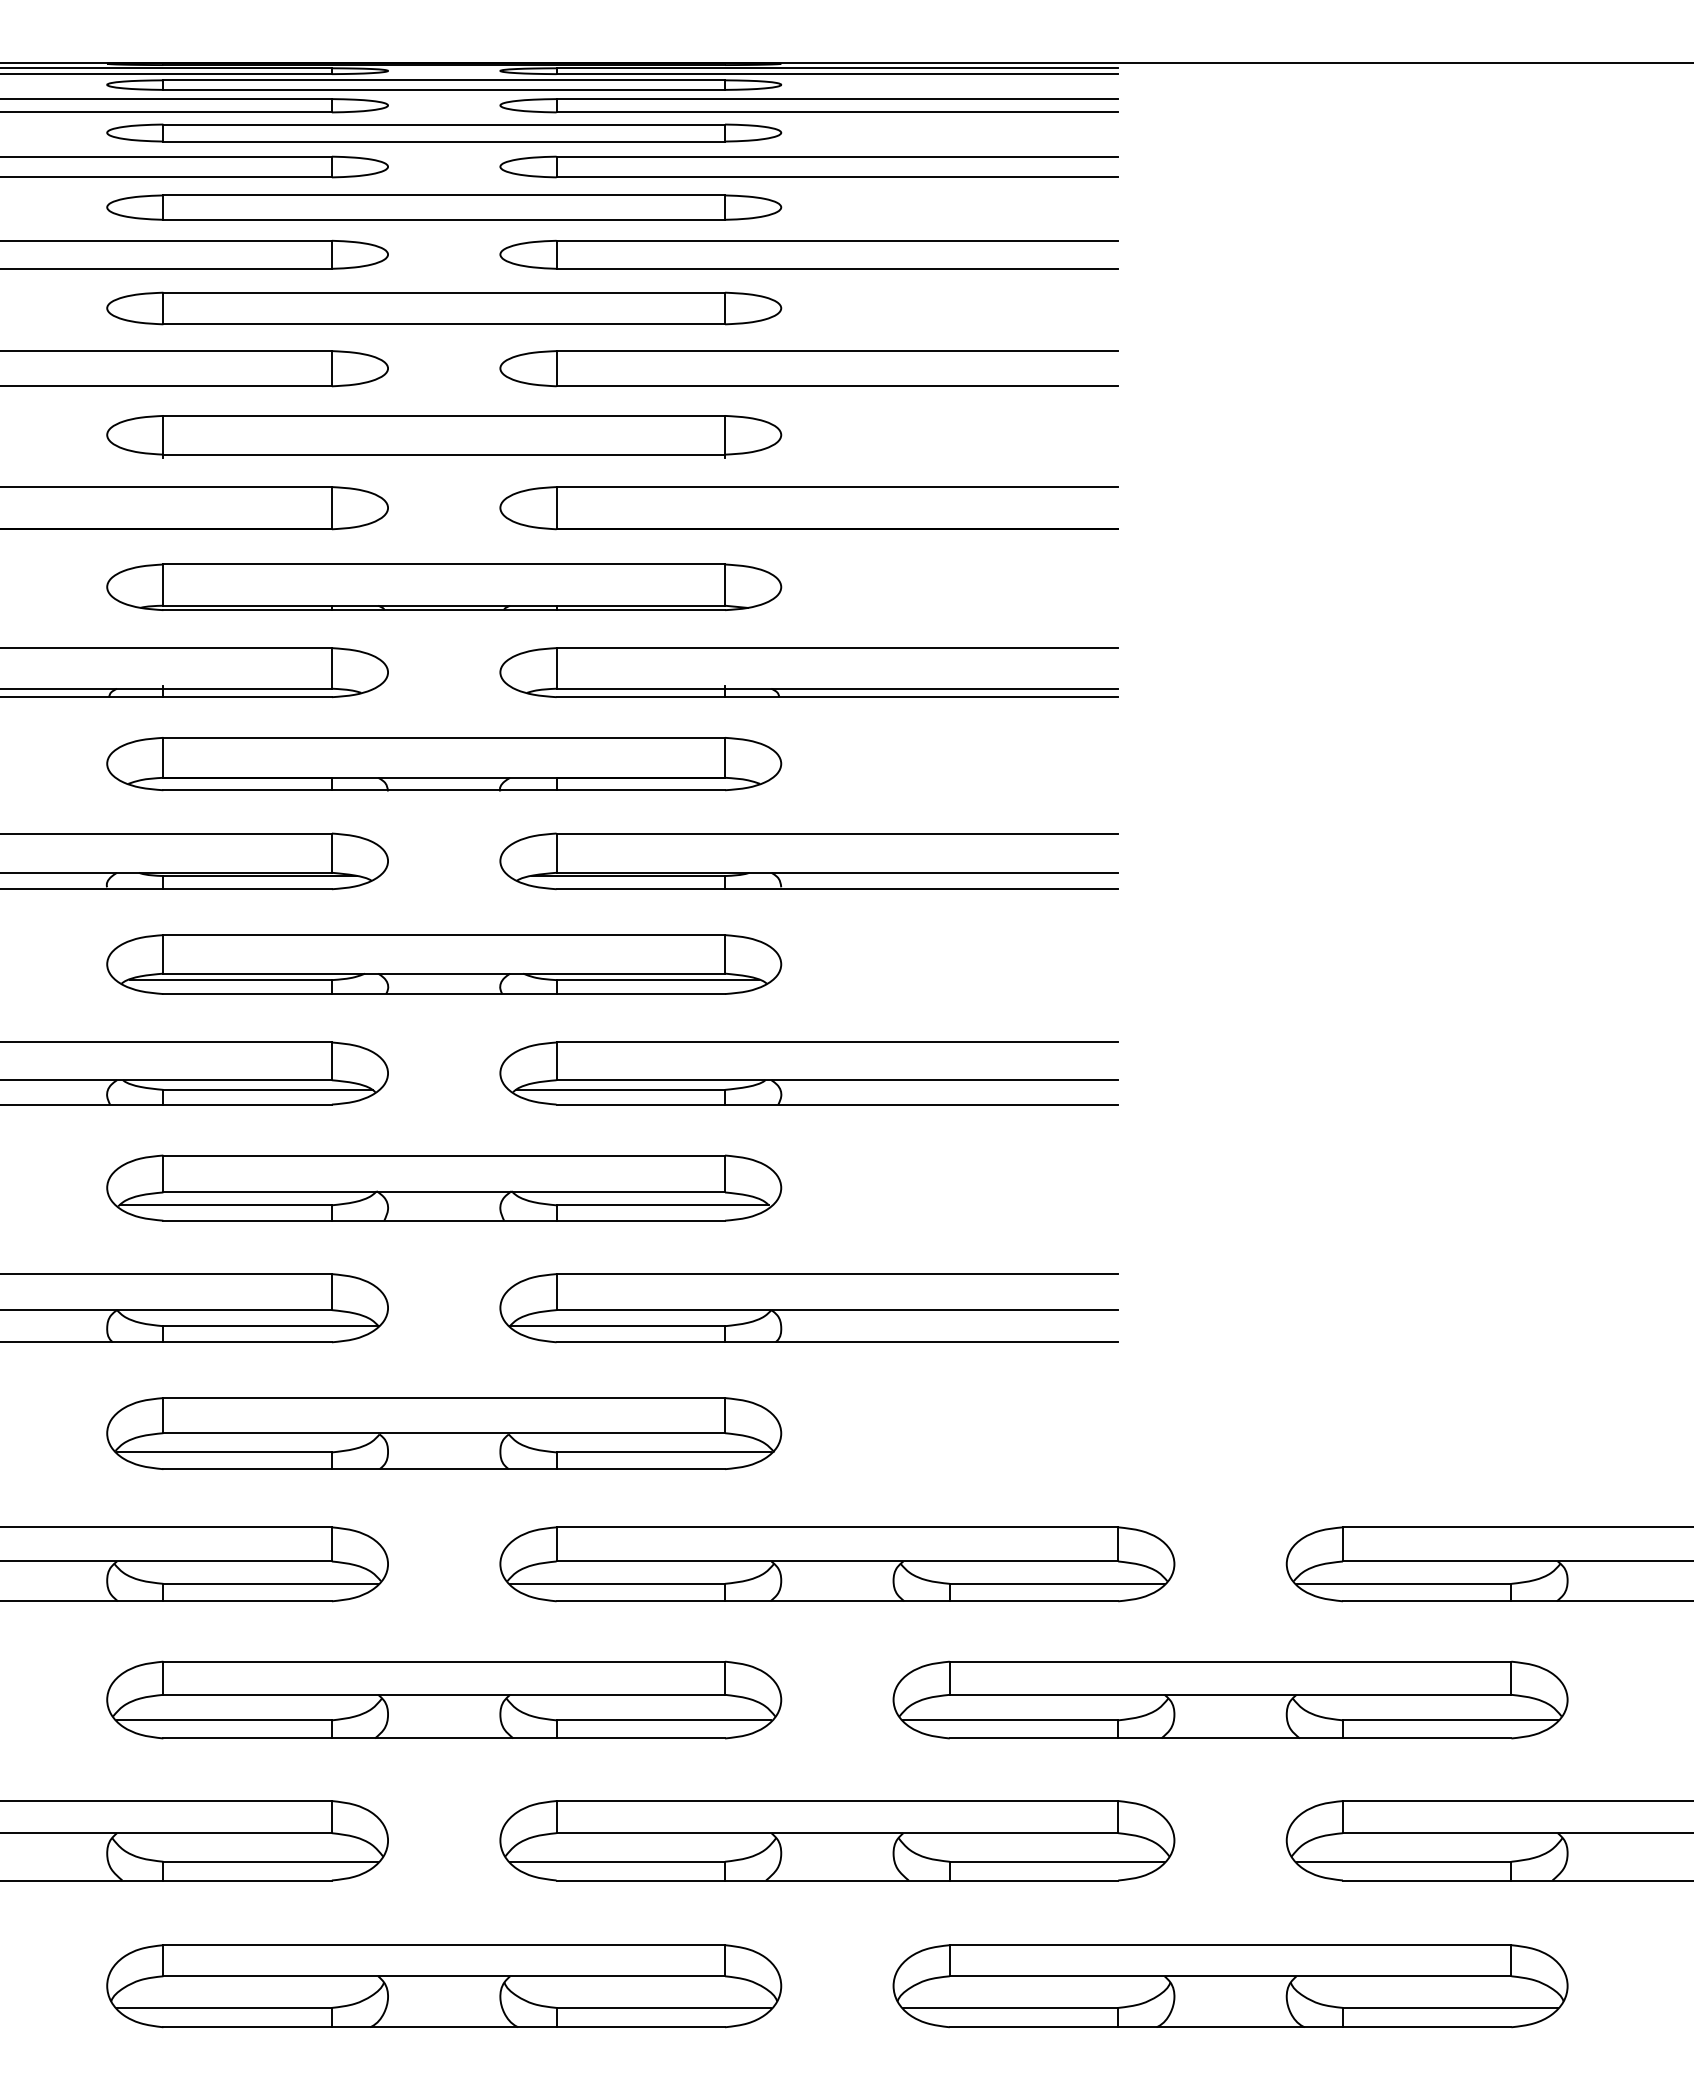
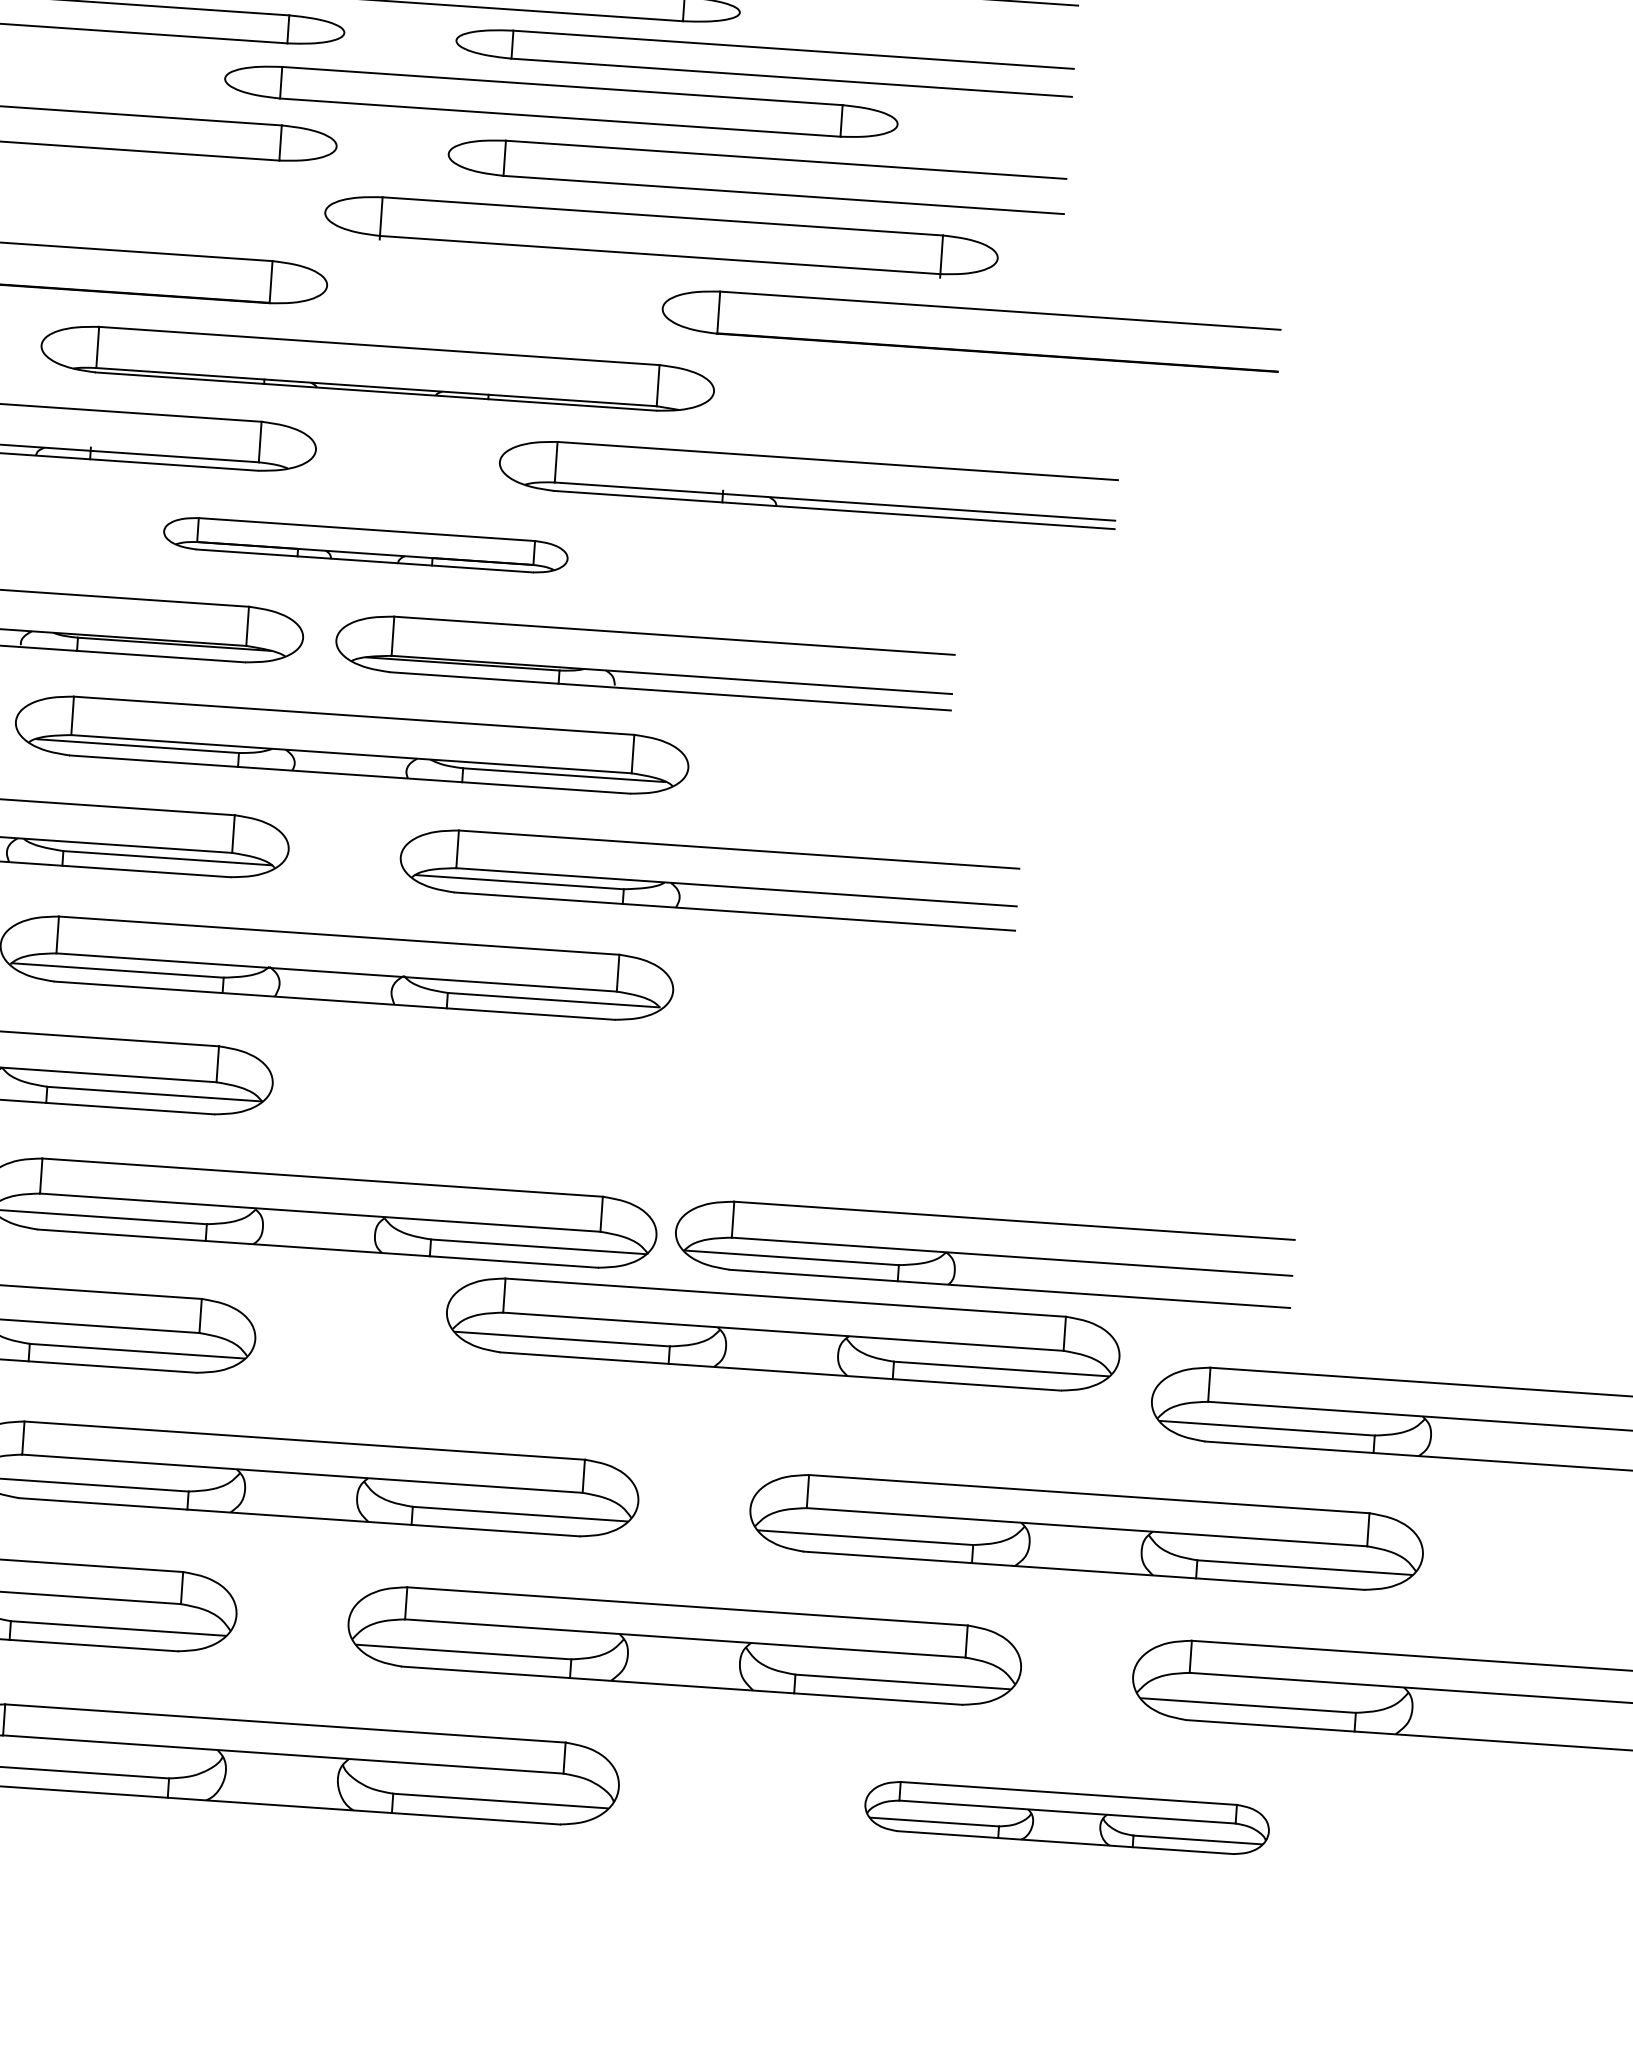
part: (444, 308) -> (561, 101), moved
part: (444, 436) -> (661, 236), moved
part: (808, 528) -> (968, 350), moved
part: (808, 688) -> (806, 499), moved
part: (444, 764) -> (366, 545), size x0.6
part: (808, 872) -> (643, 672), moved
part: (808, 1308) -> (983, 1253), moved
part: (837, 1564) -> (783, 1334), moved
part: (1230, 1986) -> (1067, 1818), size x0.6

